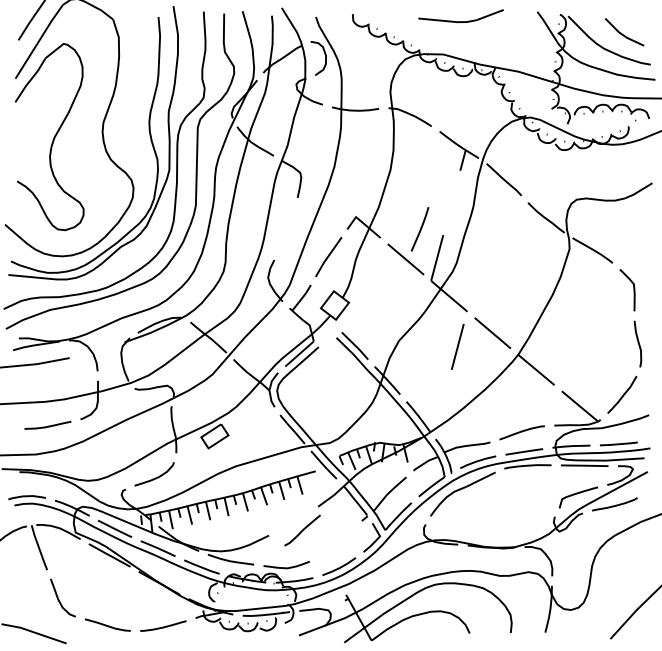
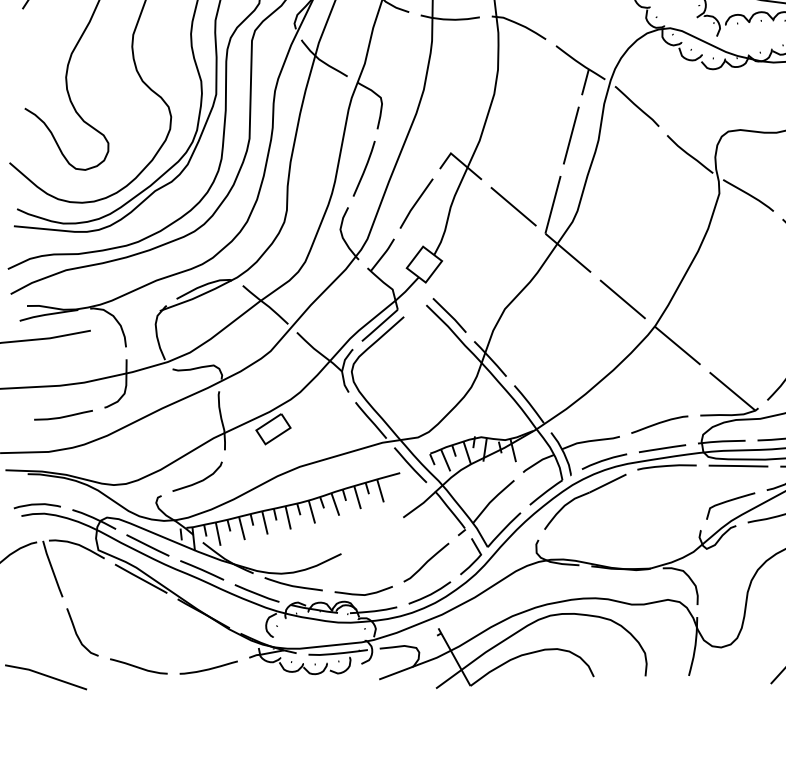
line: (419, 229) -> (363, 169), moved
line: (457, 346) -> (570, 135), moved
curve: (302, 530) -> (426, 562), moved

